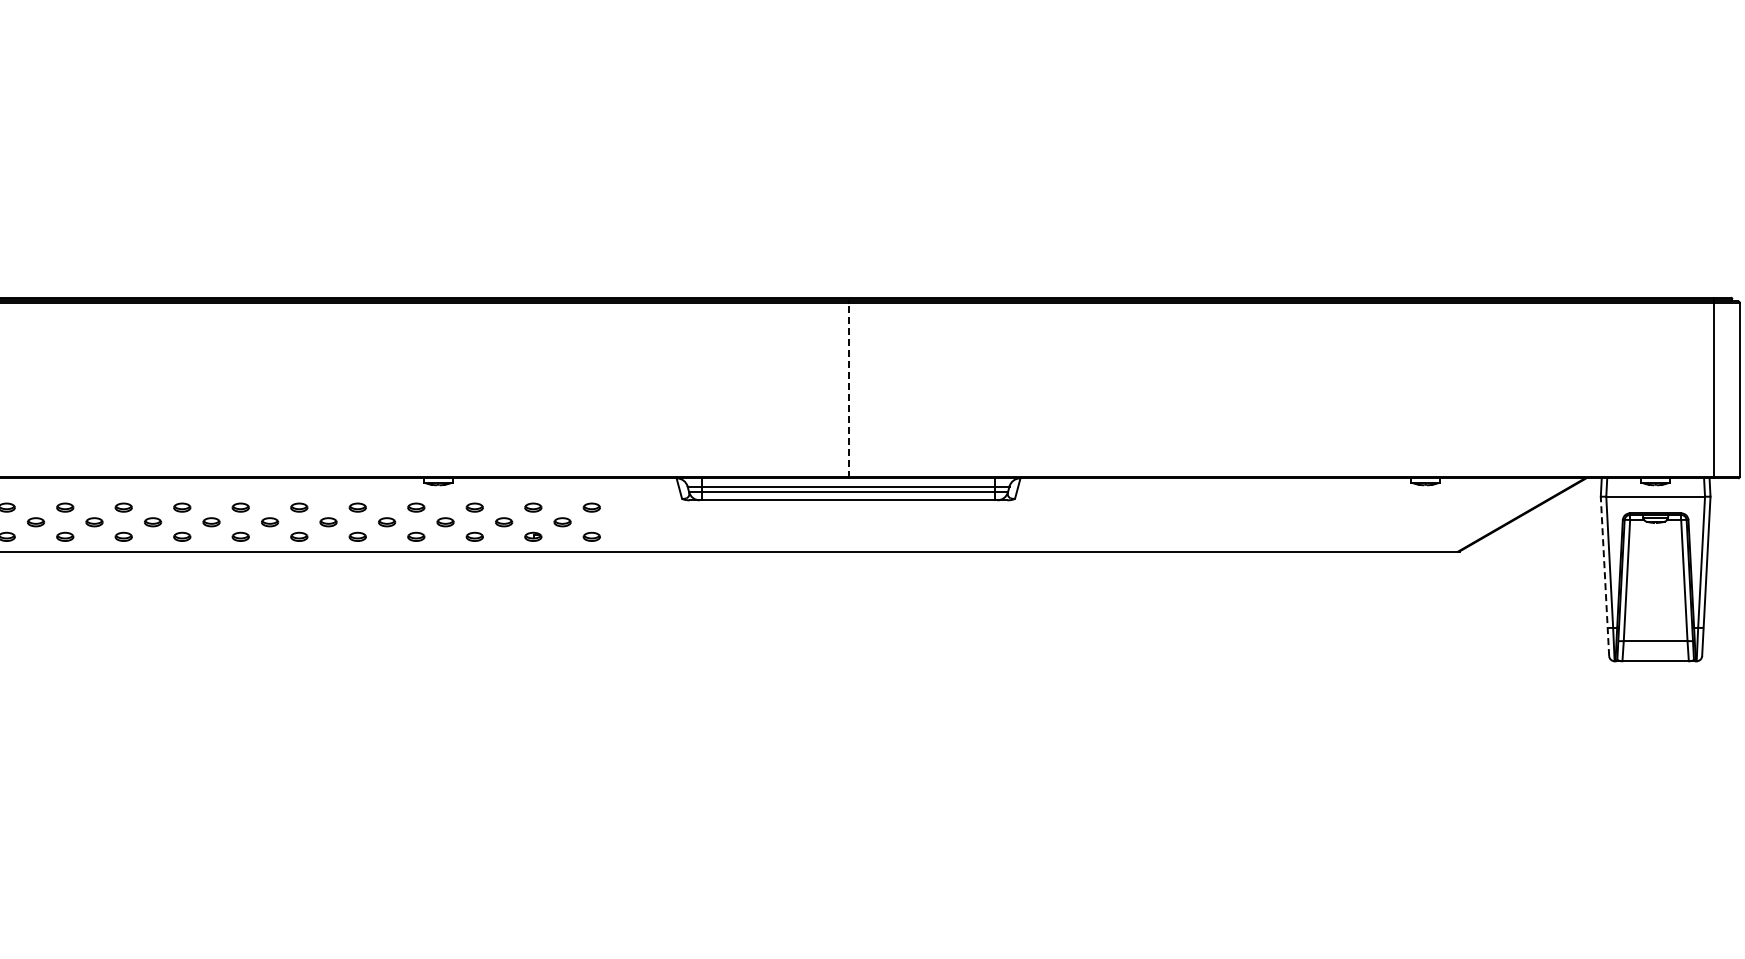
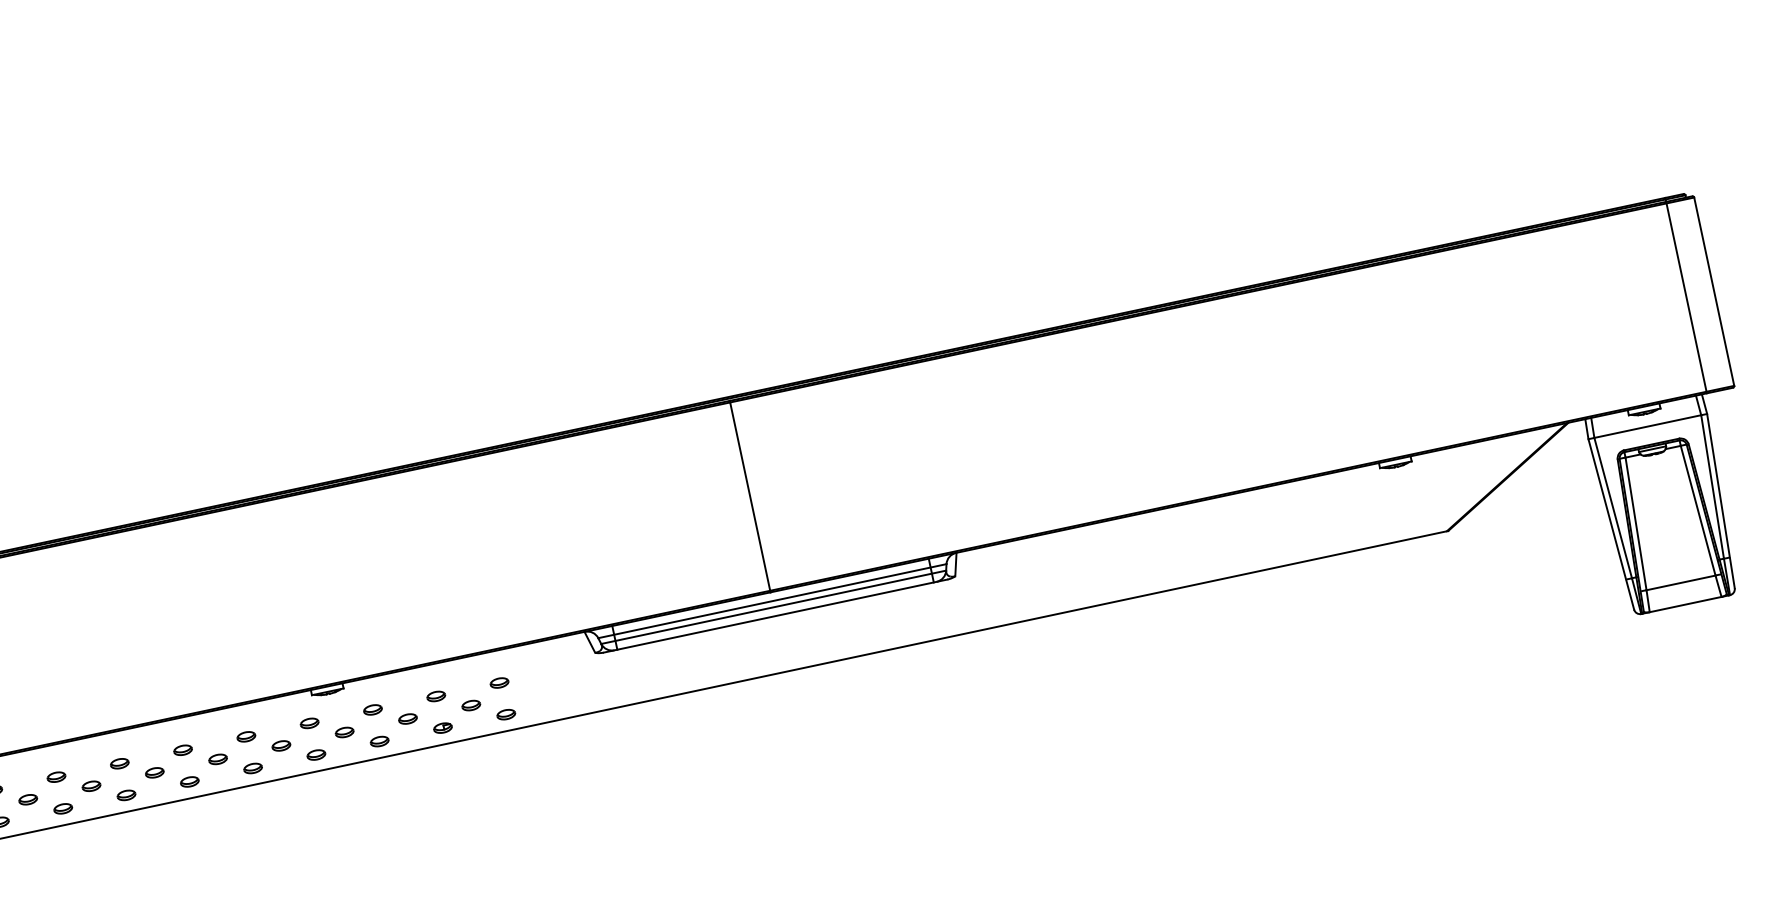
line: (848, 389) -> (750, 496), dashed -> solid
line: (1604, 576) -> (1610, 524), dashed -> solid

